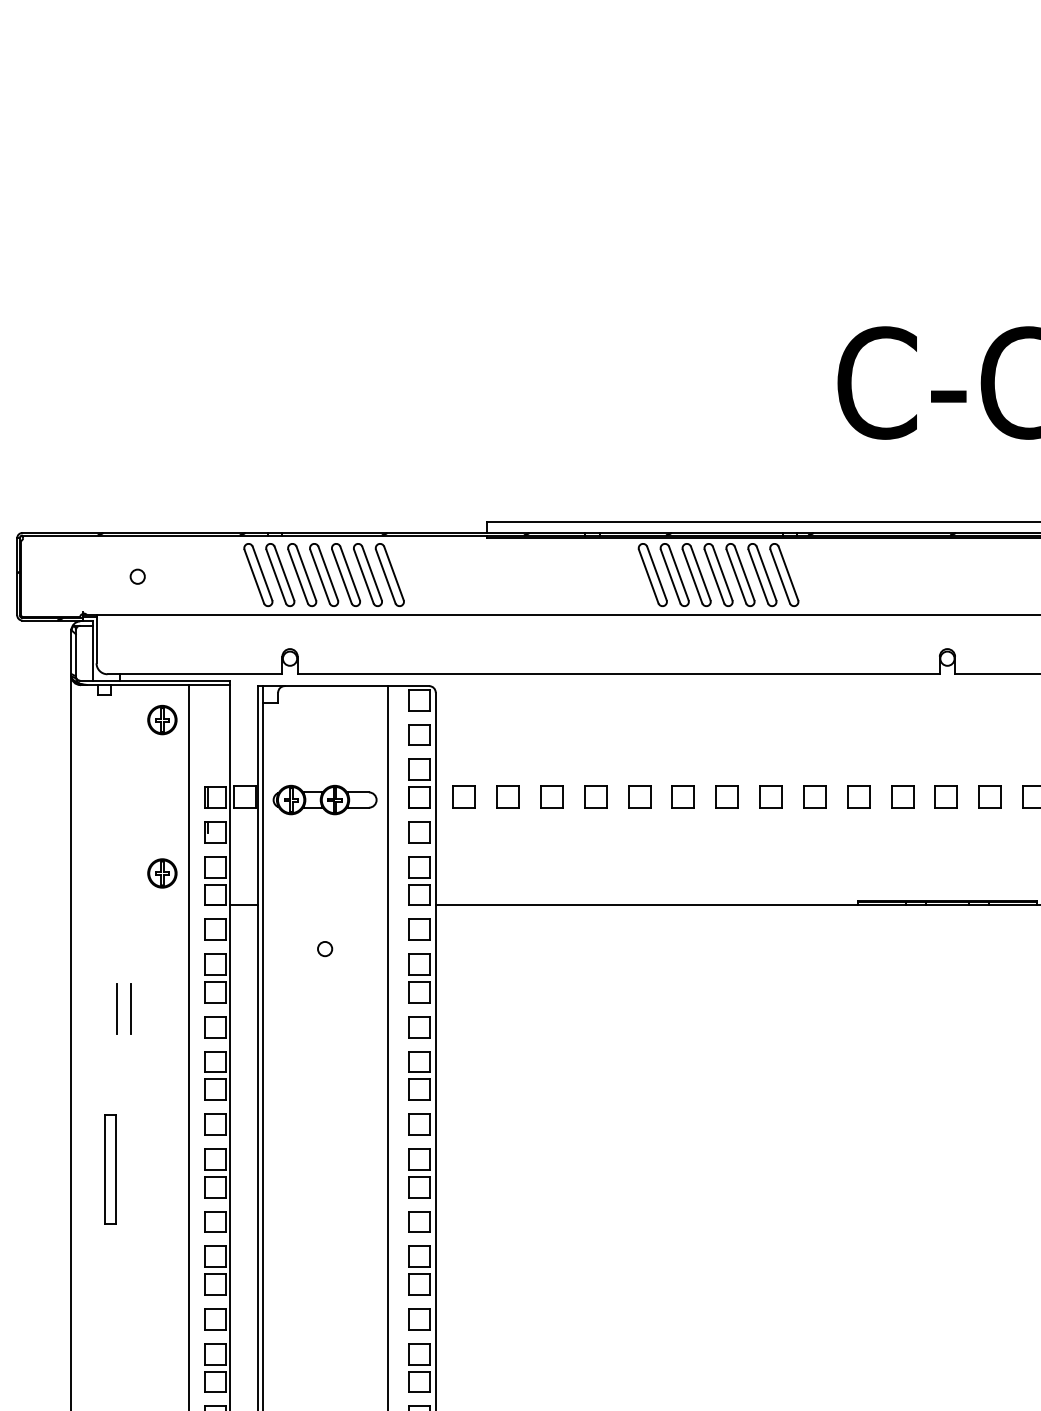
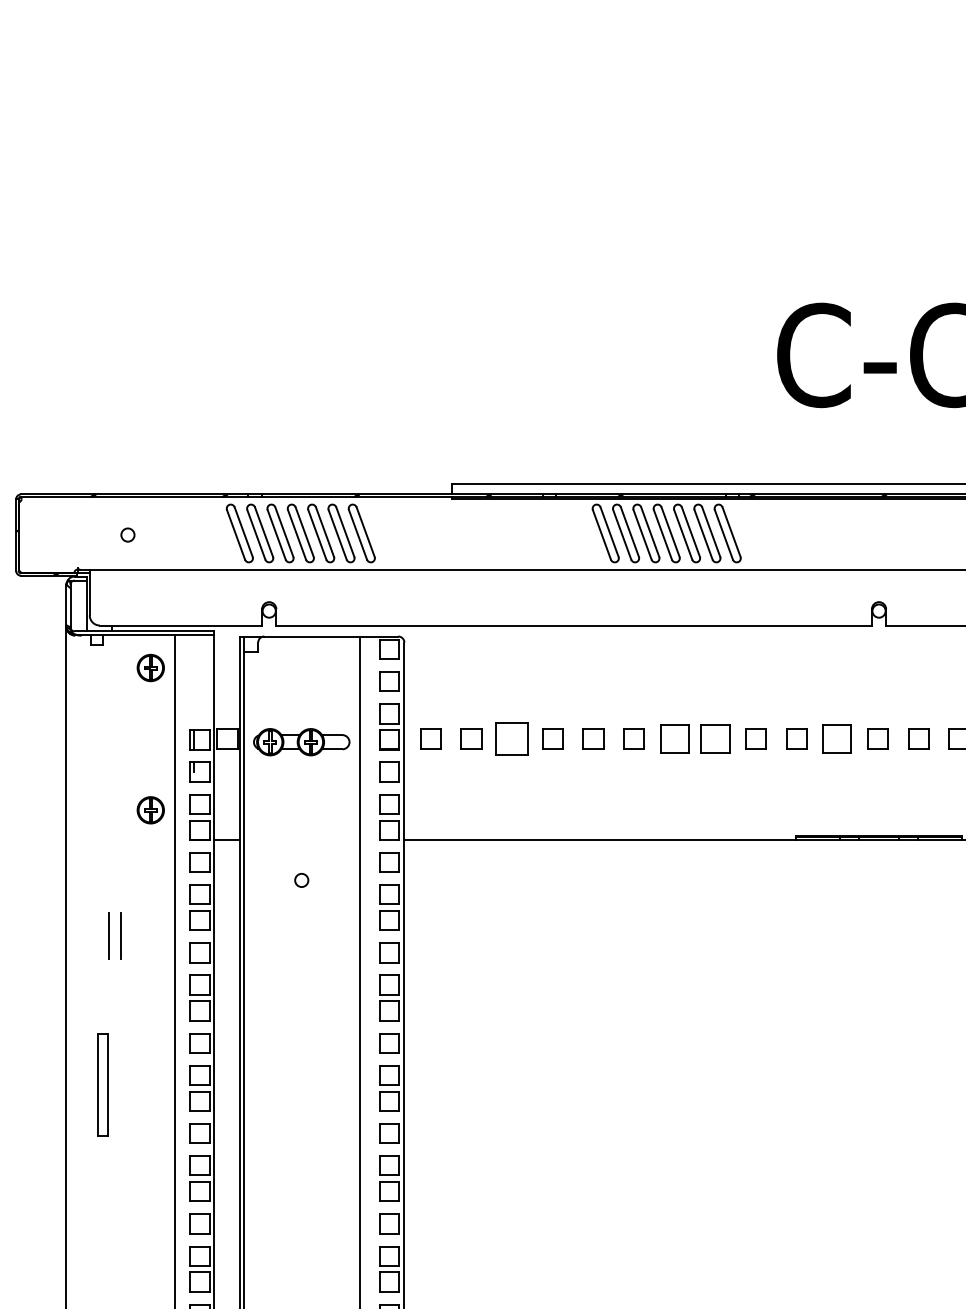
part: (551, 796) -> (511, 738), size x1.6
part: (726, 796) -> (674, 738), size x1.4
part: (770, 796) -> (714, 738), size x1.4
part: (902, 796) -> (837, 738), size x1.4

